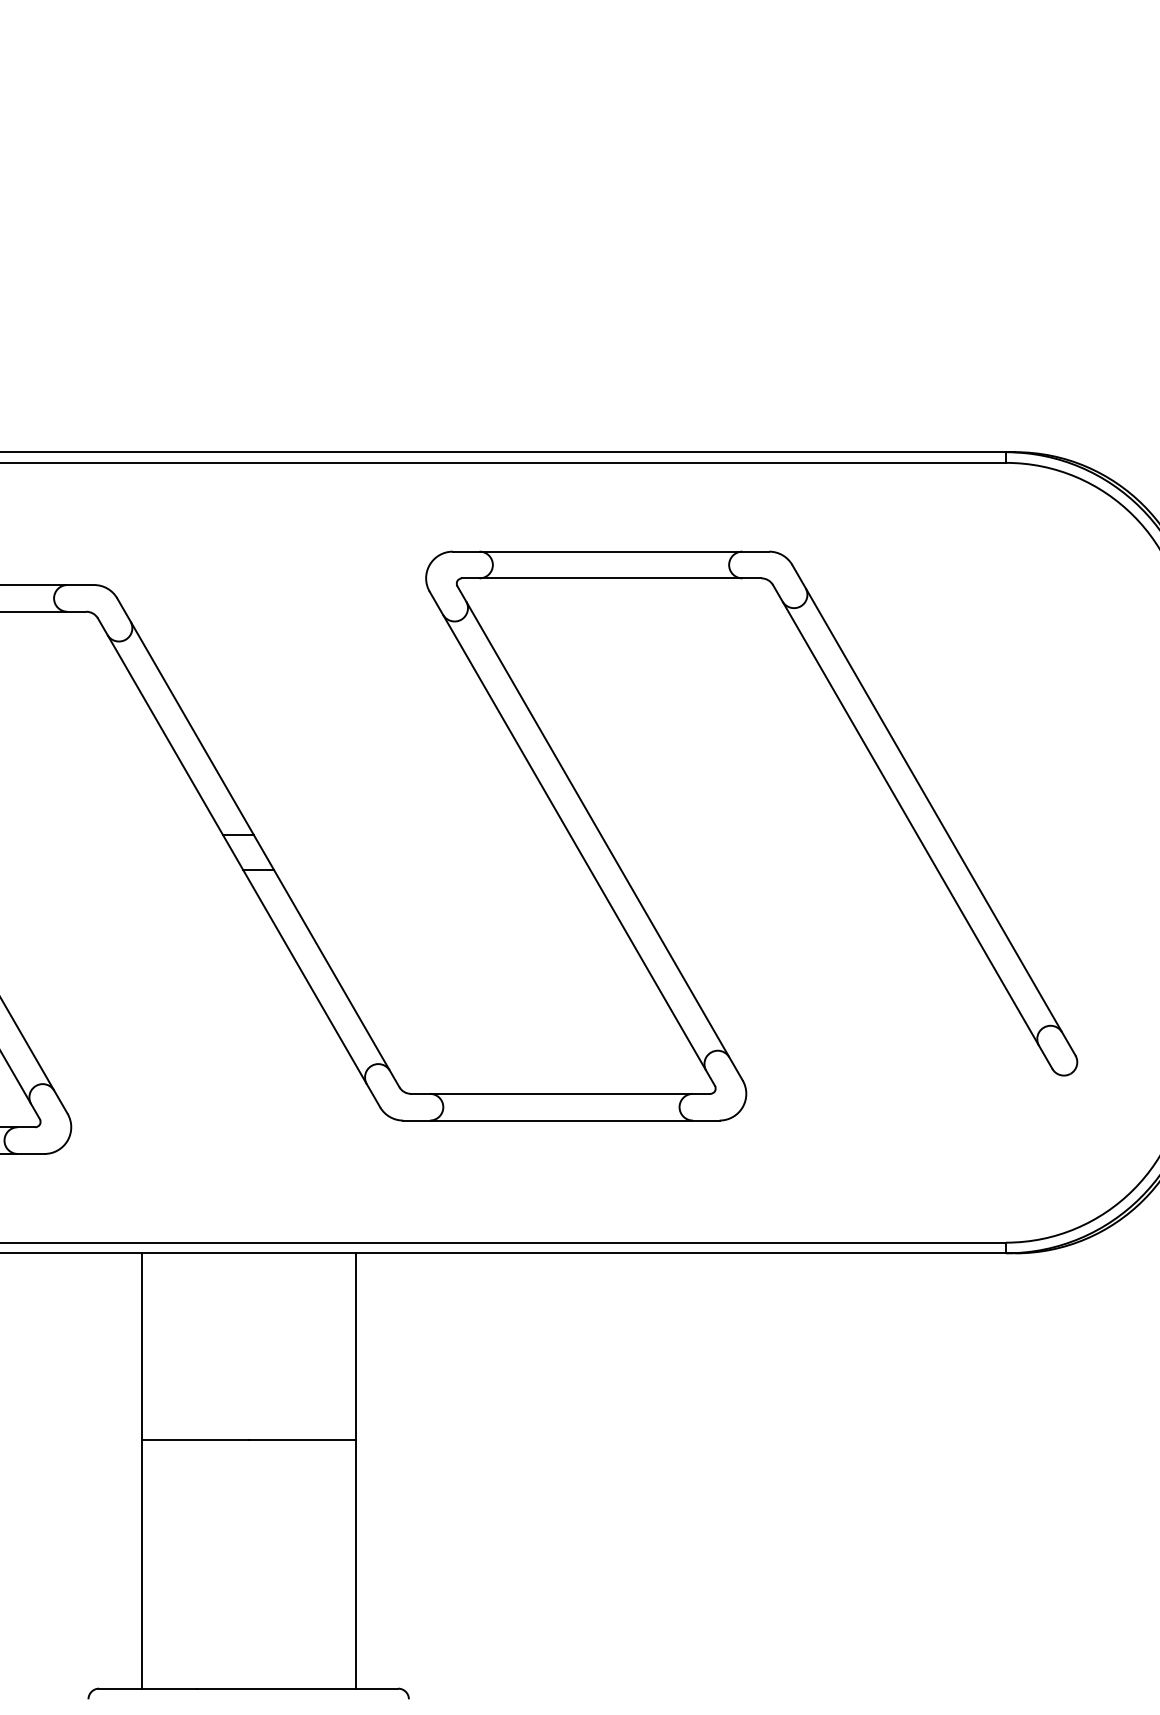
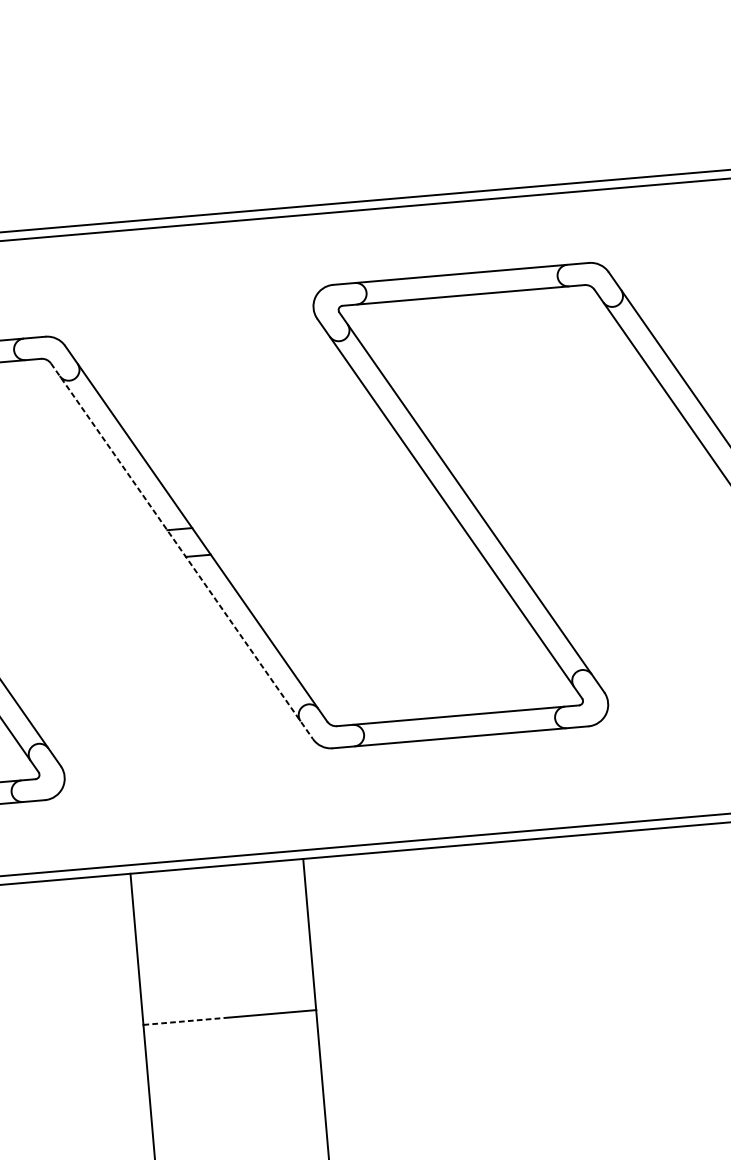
line: (239, 863) -> (182, 551), solid -> dashed
line: (195, 1440) -> (186, 1021), solid -> dashed

